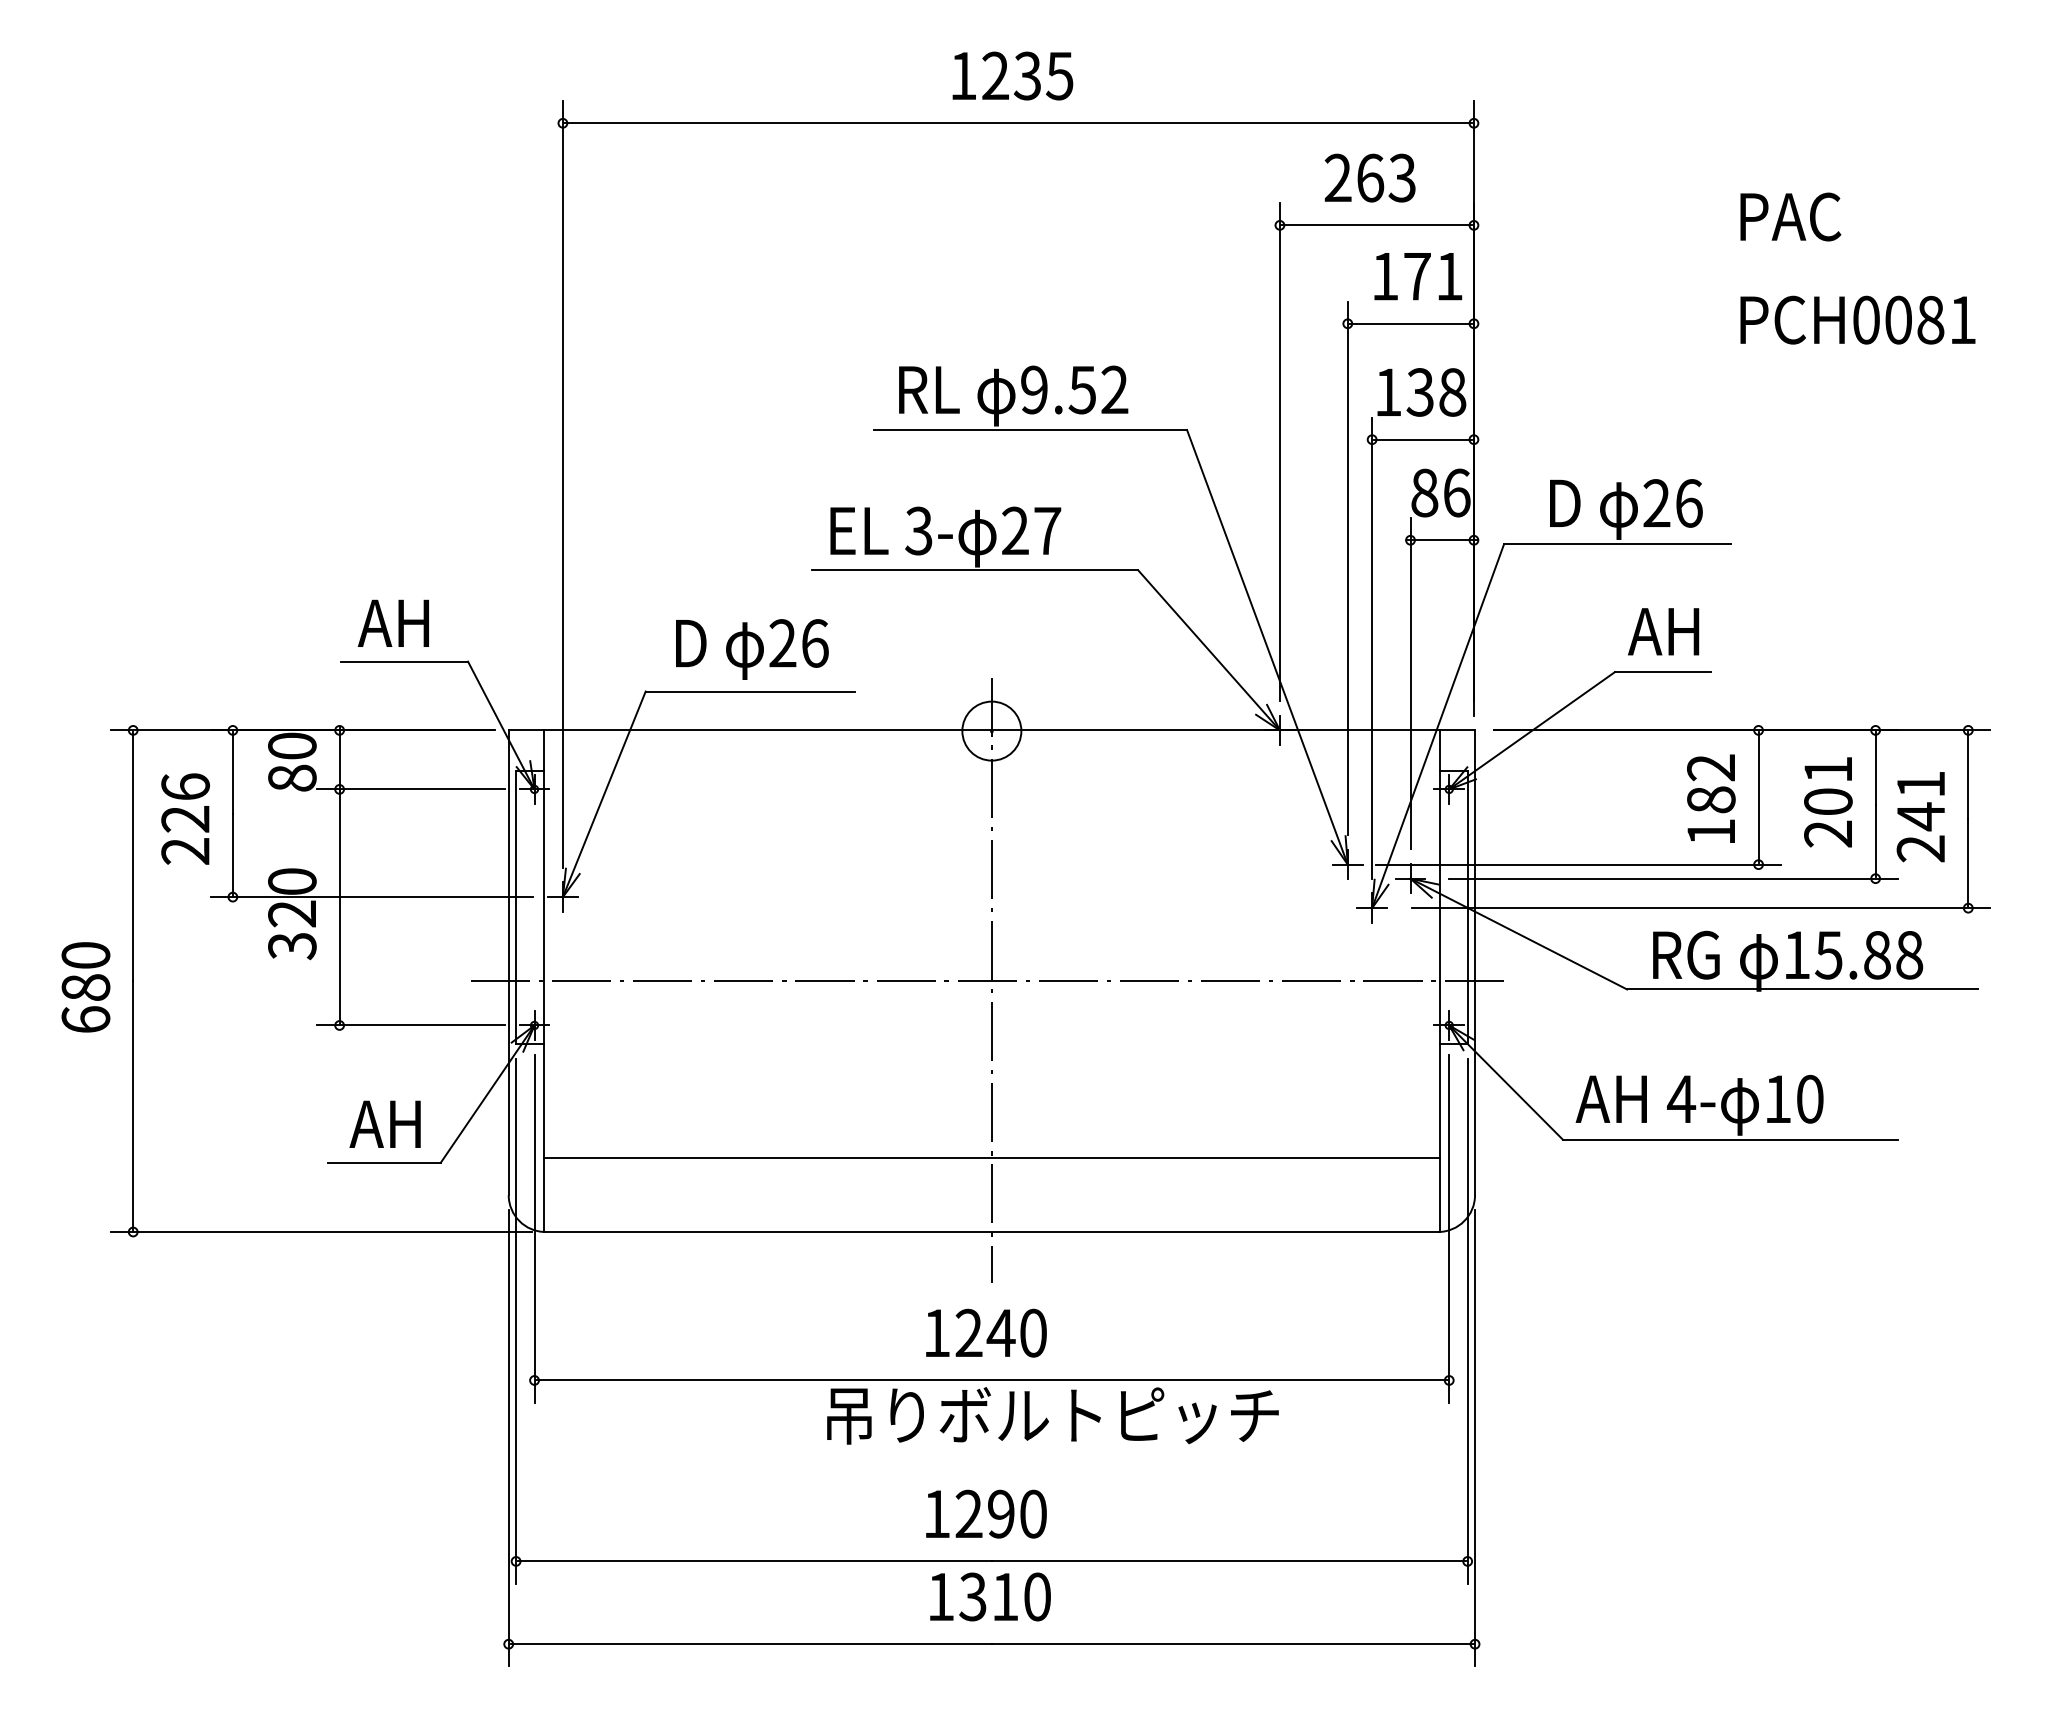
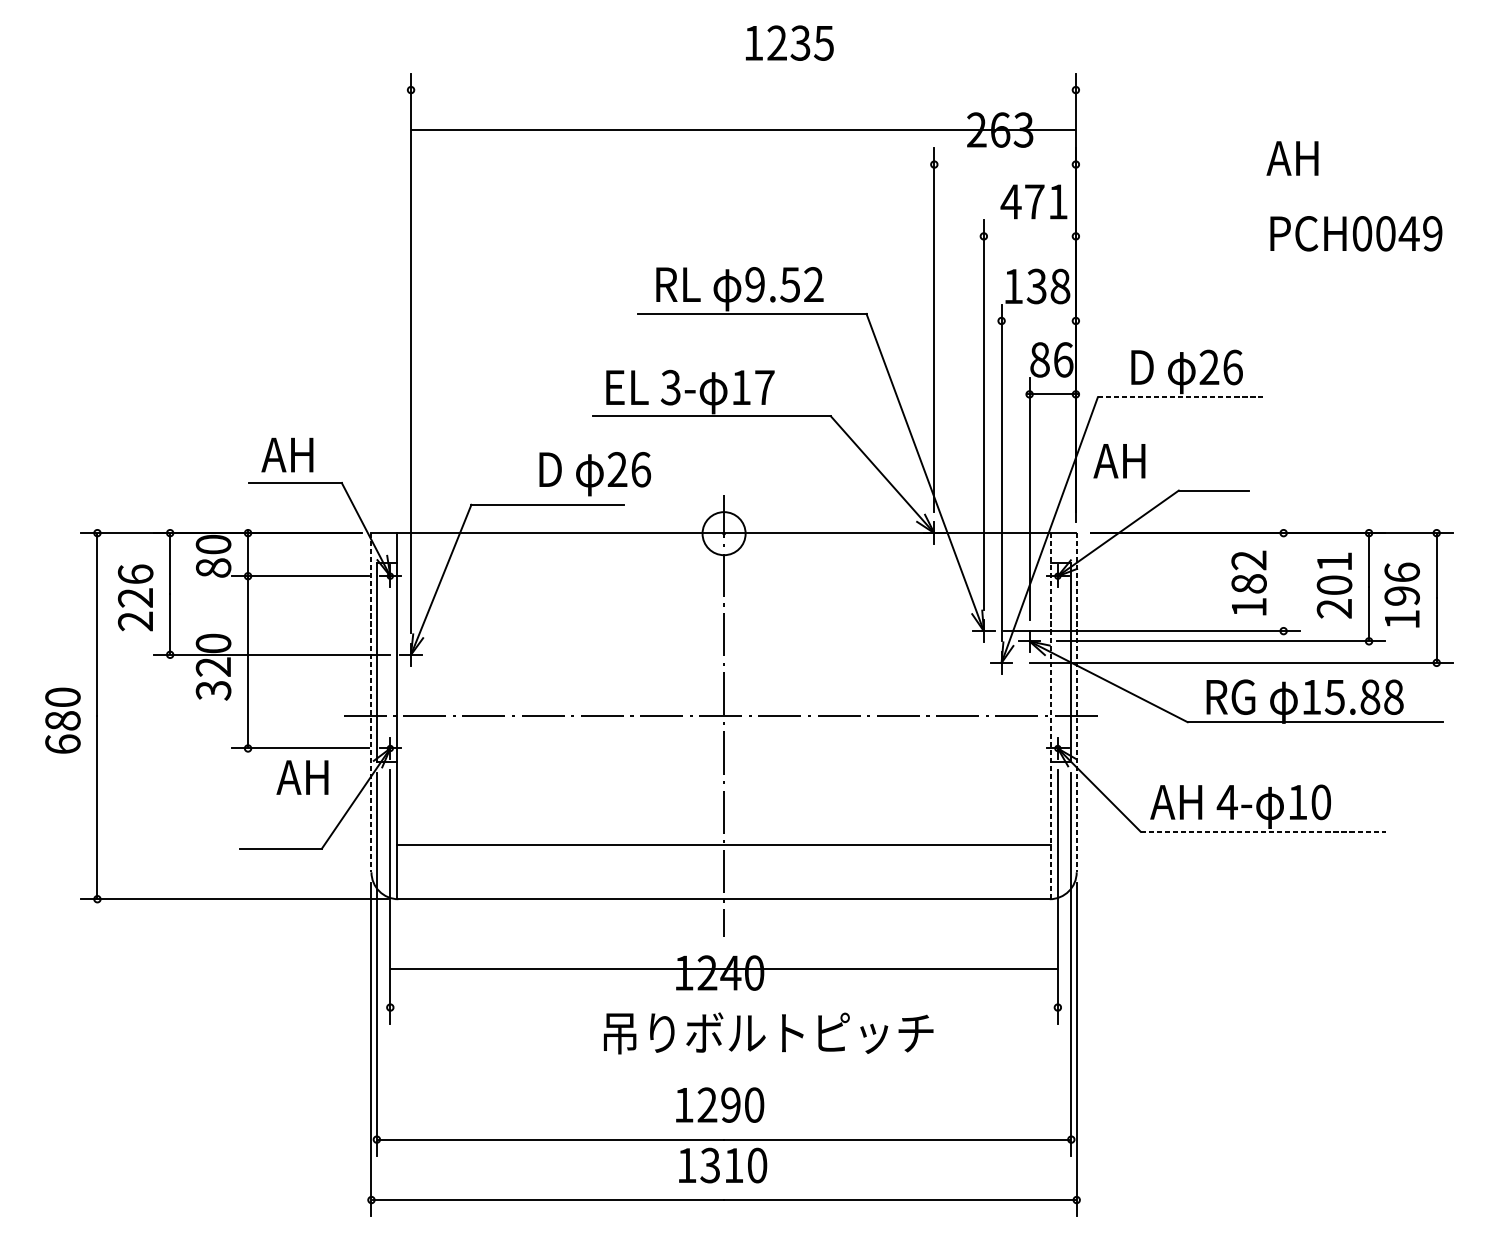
text: (1012, 75) -> (789, 42), moved
line: (1018, 123) -> (743, 130), moved
text: (1788, 216) -> (1305, 158), PAC -> AH
line: (1376, 225) -> (1004, 164), removed
text: (1384, 276) -> (1010, 201), 171 -> 471
text: (1946, 319) -> (1420, 233), PCH0081 -> PCH0049
line: (1410, 323) -> (1029, 236), removed
line: (1422, 439) -> (1038, 320), removed
text: (1015, 530) -> (741, 387), 27 -> 17
line: (1617, 544) -> (1180, 397), solid -> dashed
text: (1663, 631) -> (1119, 460), moved
text: (752, 649) -> (595, 474), moved
line: (1758, 797) -> (1283, 582), removed
text: (1920, 816) -> (1401, 595), 241 -> 196
line: (508, 963) -> (371, 703), solid -> dashed
line: (1475, 963) -> (1077, 703), solid -> dashed
line: (1439, 981) -> (1050, 716), solid -> dashed
text: (384, 1123) -> (301, 776), moved
line: (1730, 1139) -> (1263, 831), solid -> dashed
line: (991, 1380) -> (723, 968), moved

